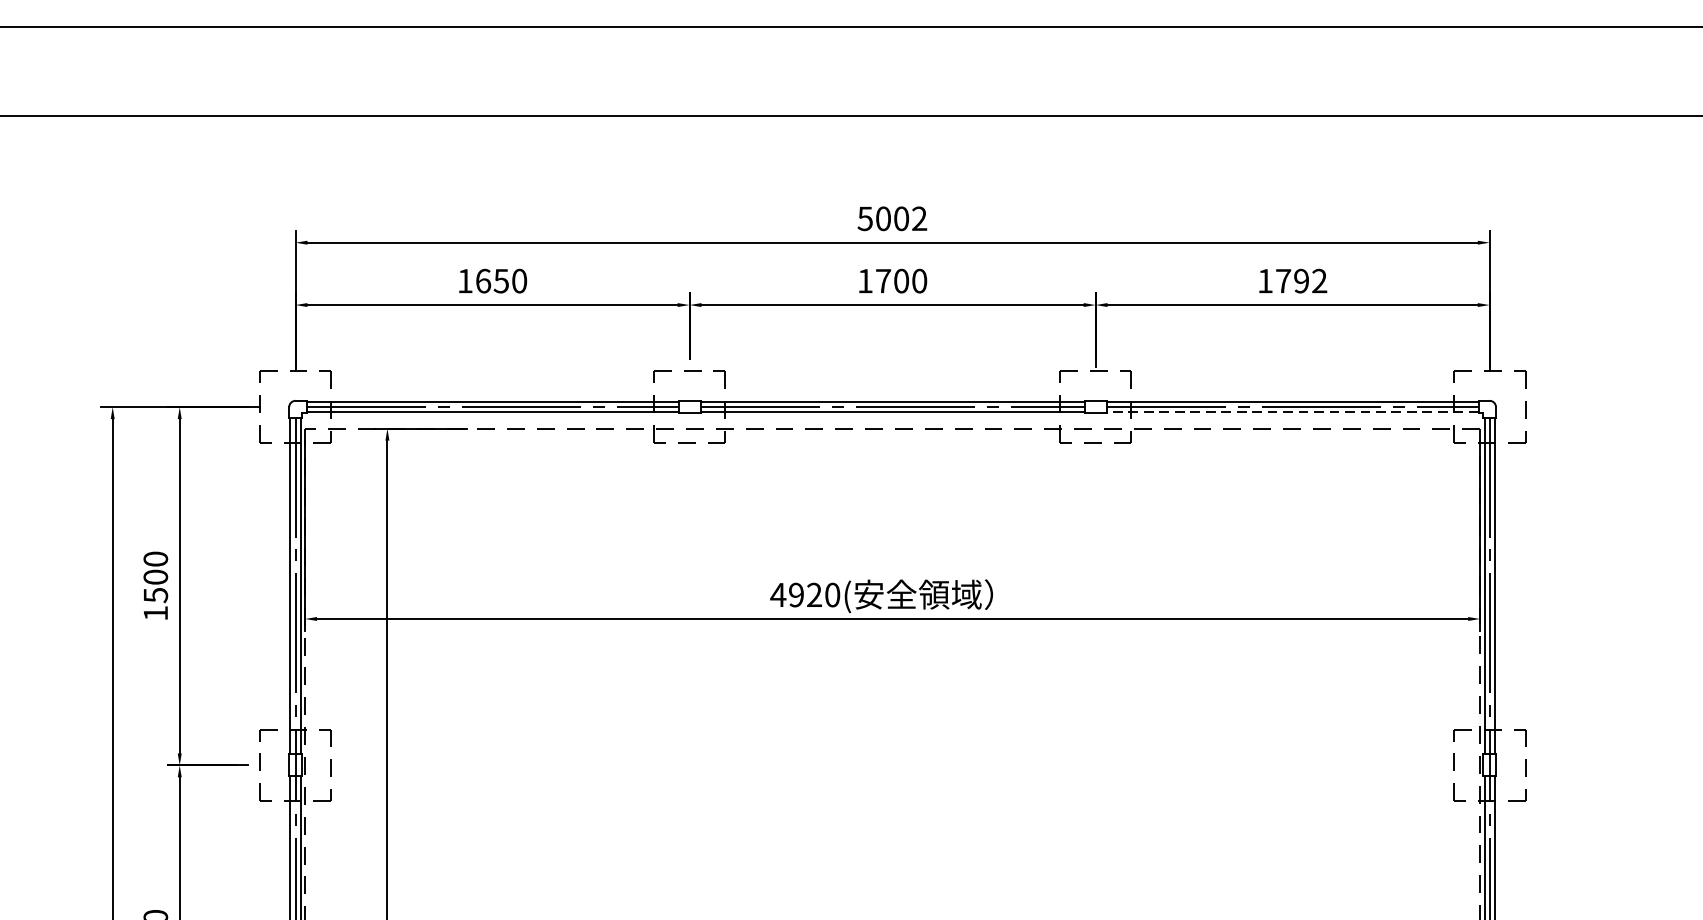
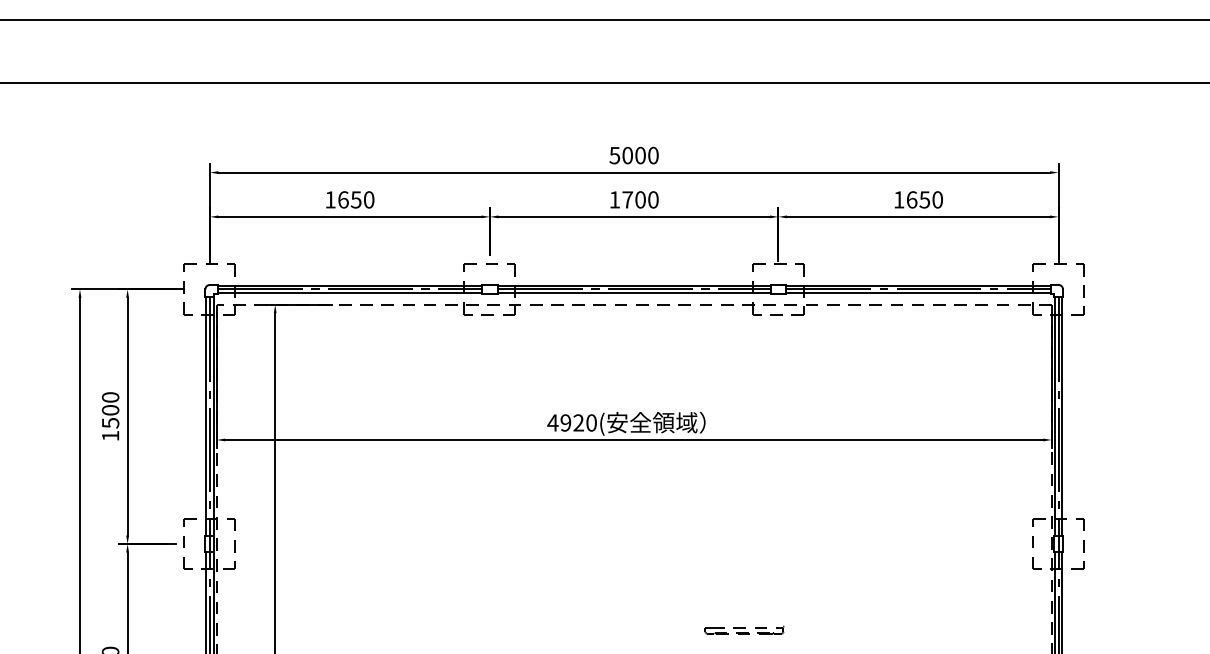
text: (919, 218) -> (653, 155), 5002 -> 5000
text: (1301, 280) -> (924, 199), 1792 -> 1650
line: (1292, 412) -> (918, 293), dashed -> solid
part: (1047, 885) -> (744, 629), added

